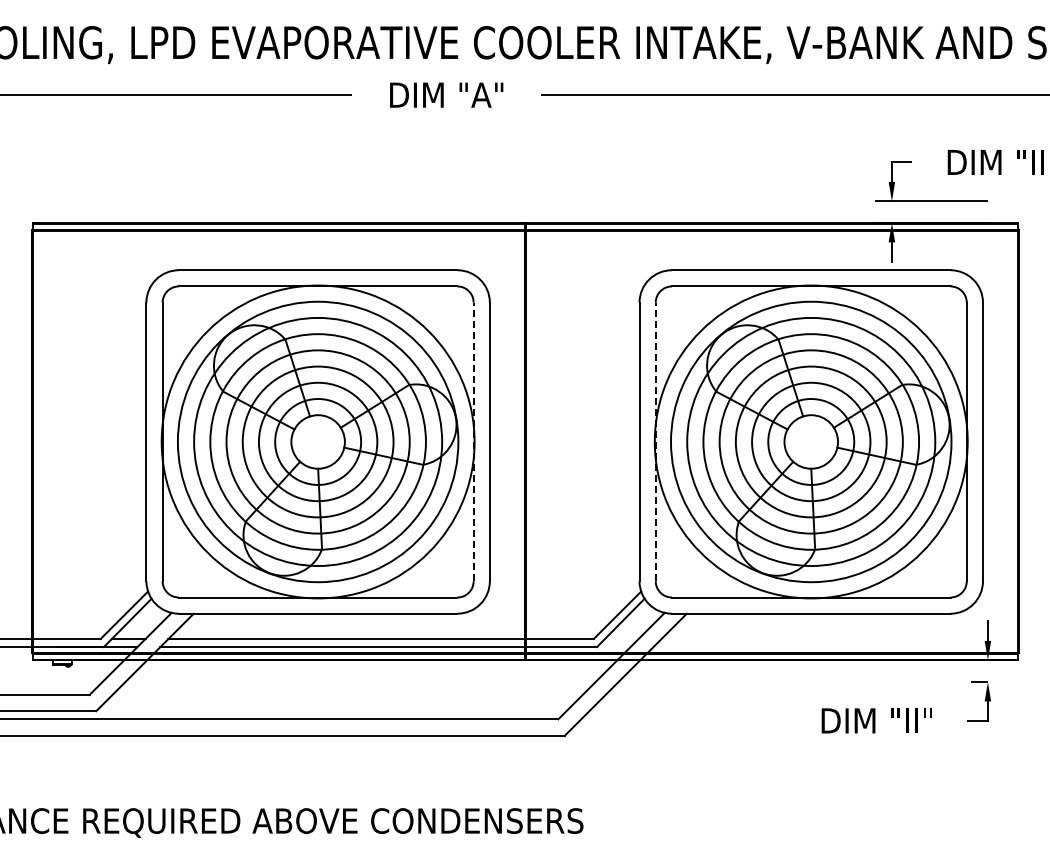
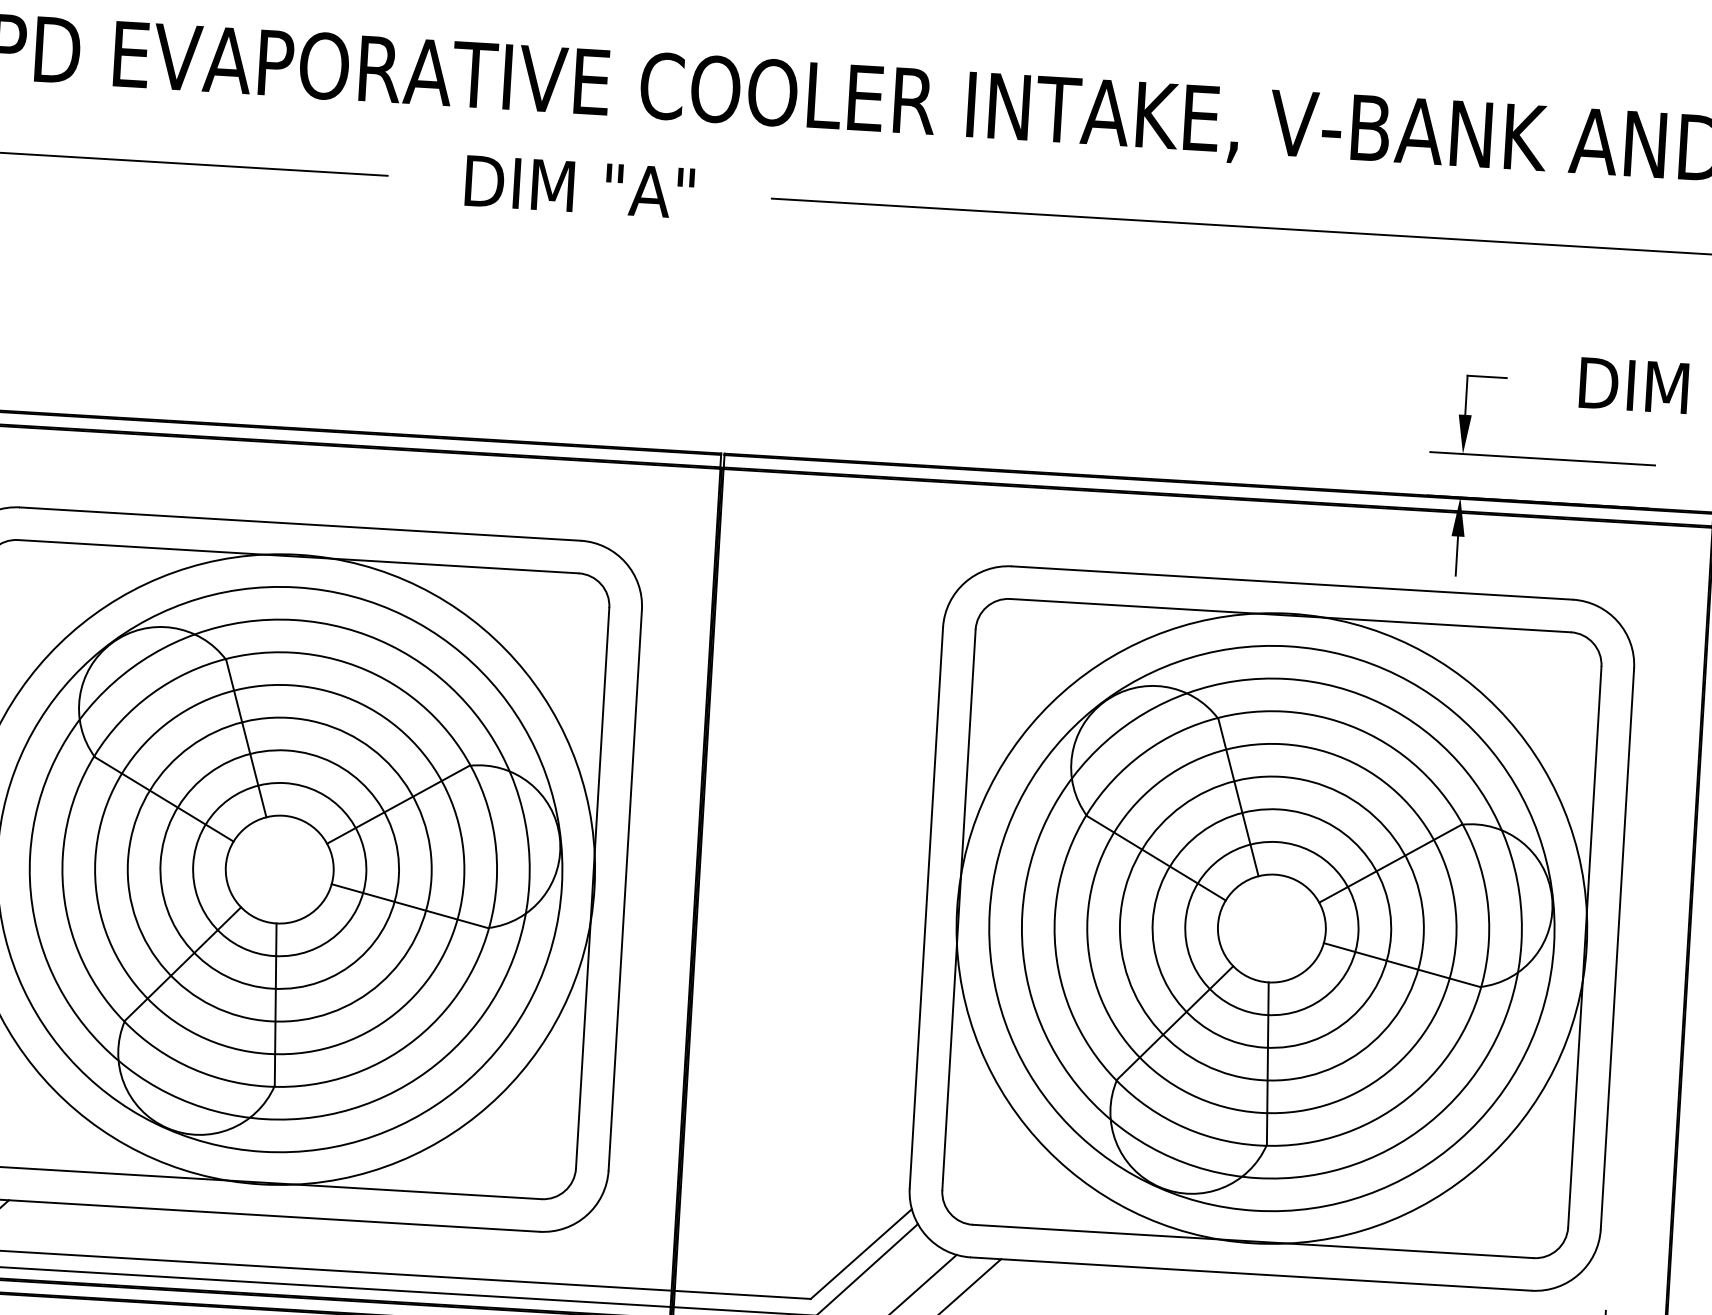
line: (473, 441) -> (592, 887), dashed -> solid
line: (655, 441) -> (958, 908), dashed -> solid

